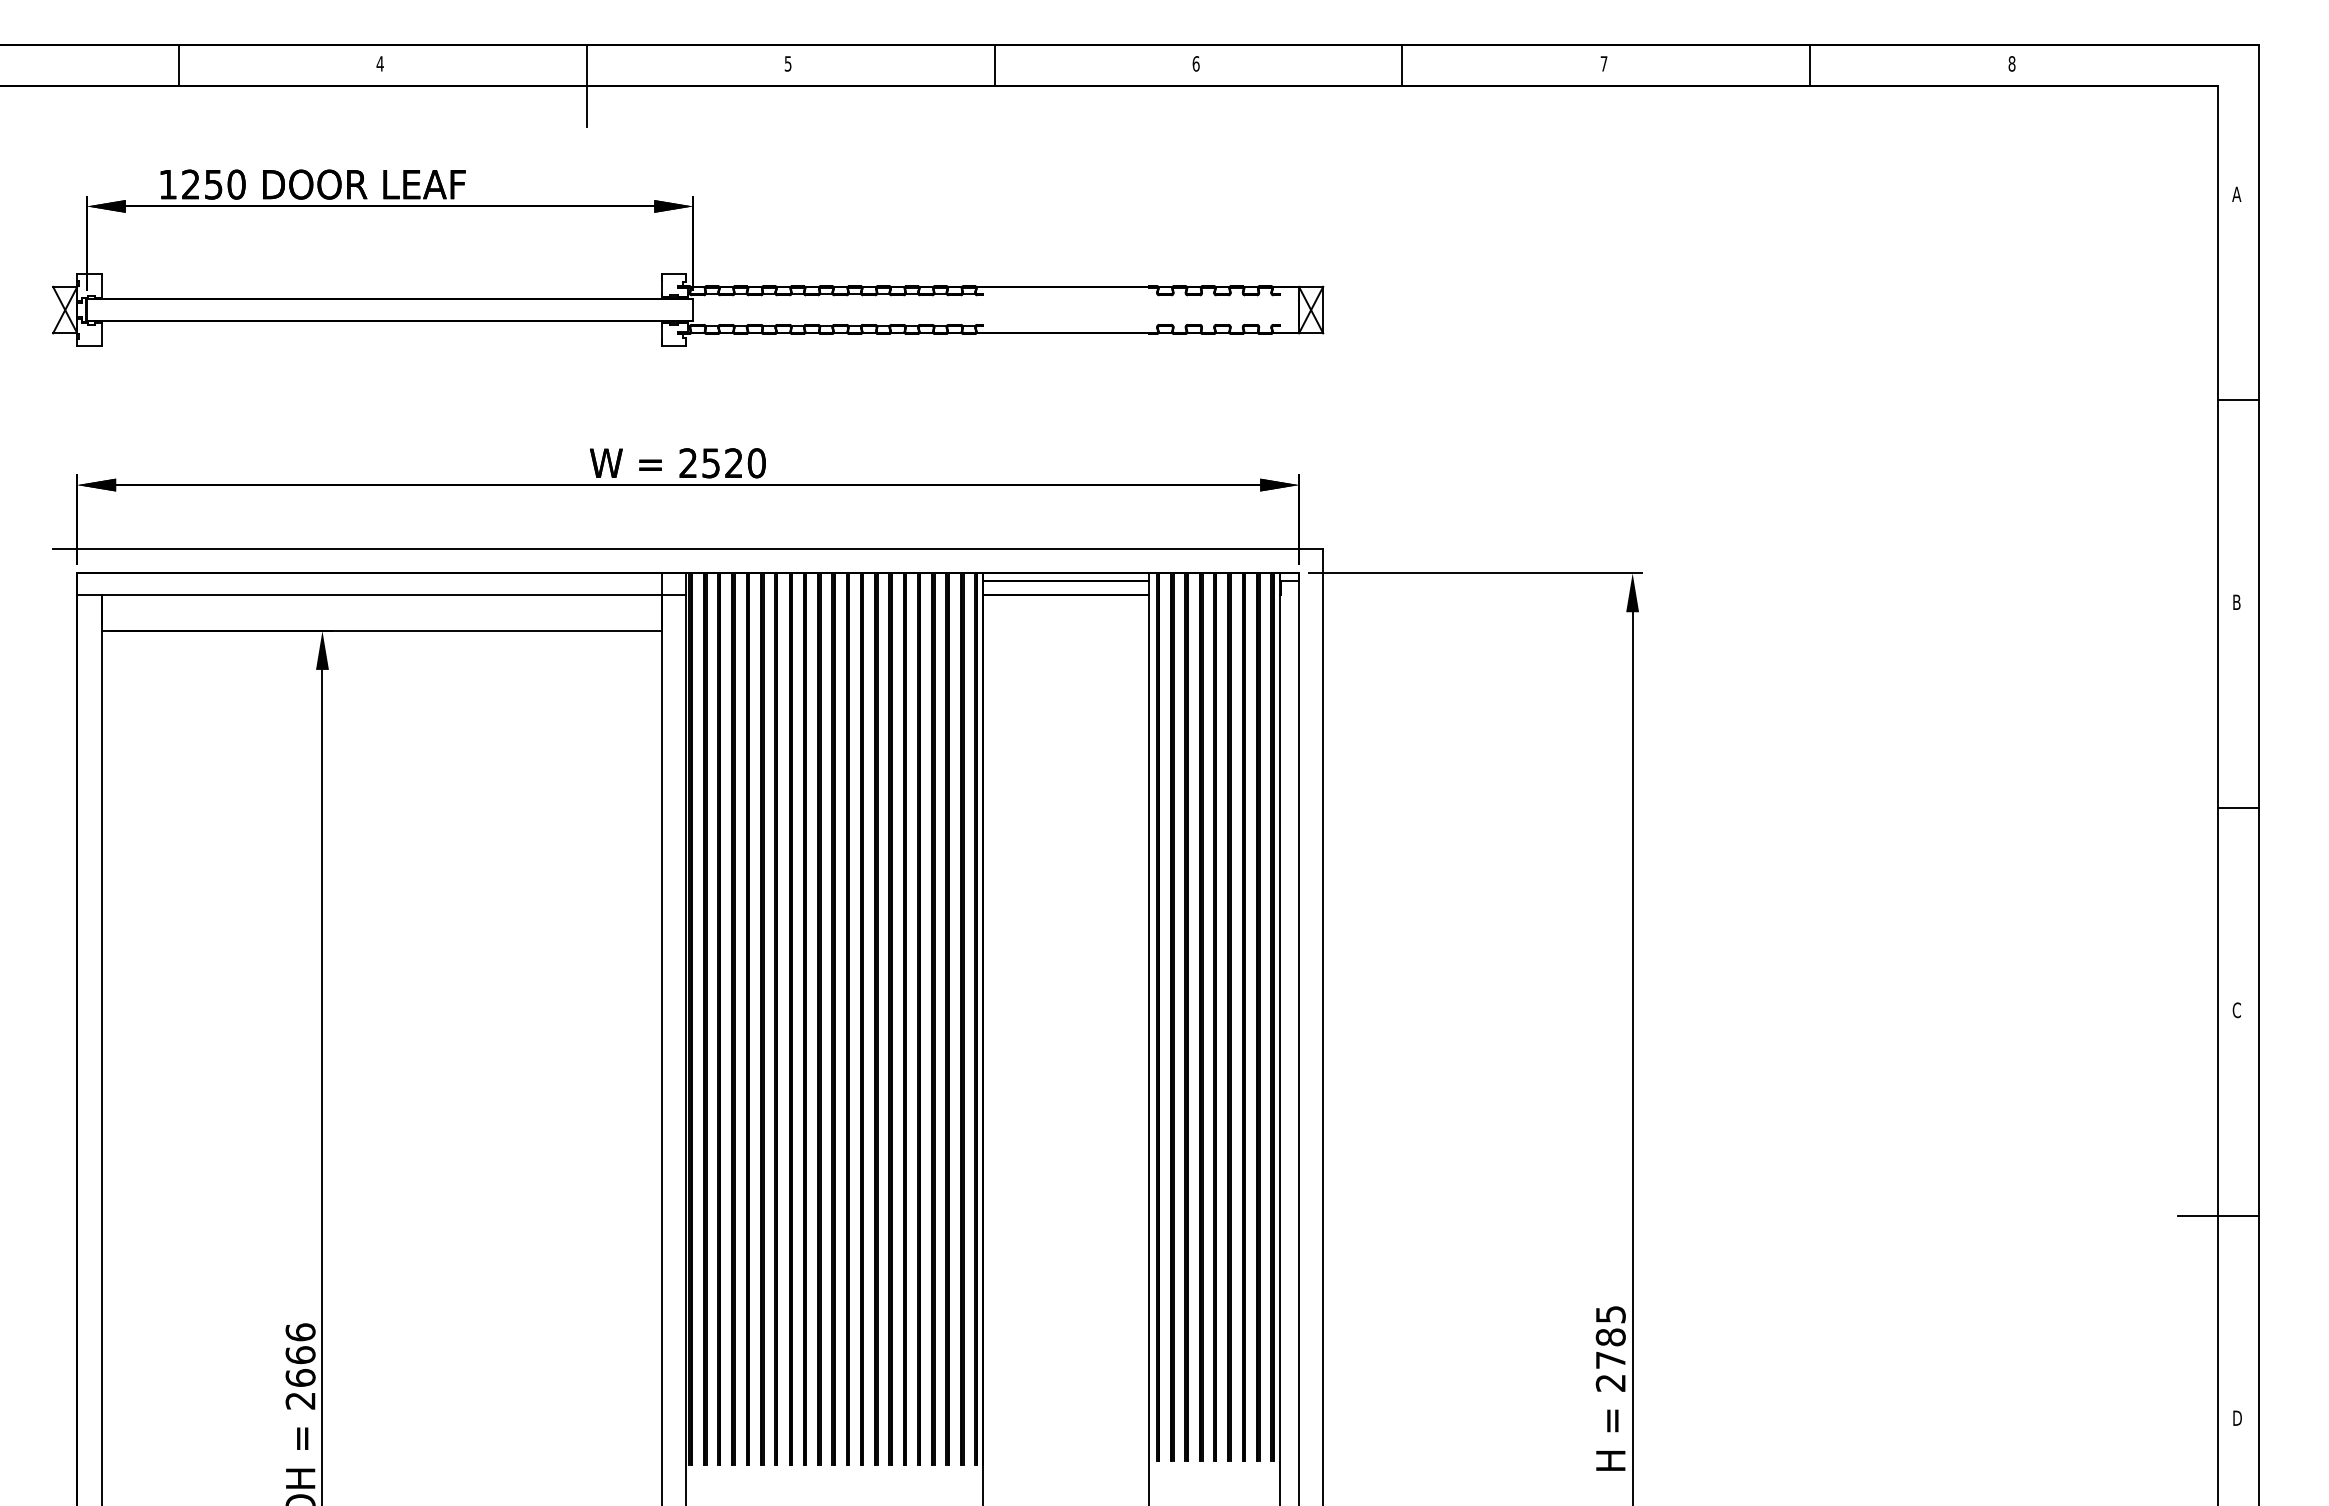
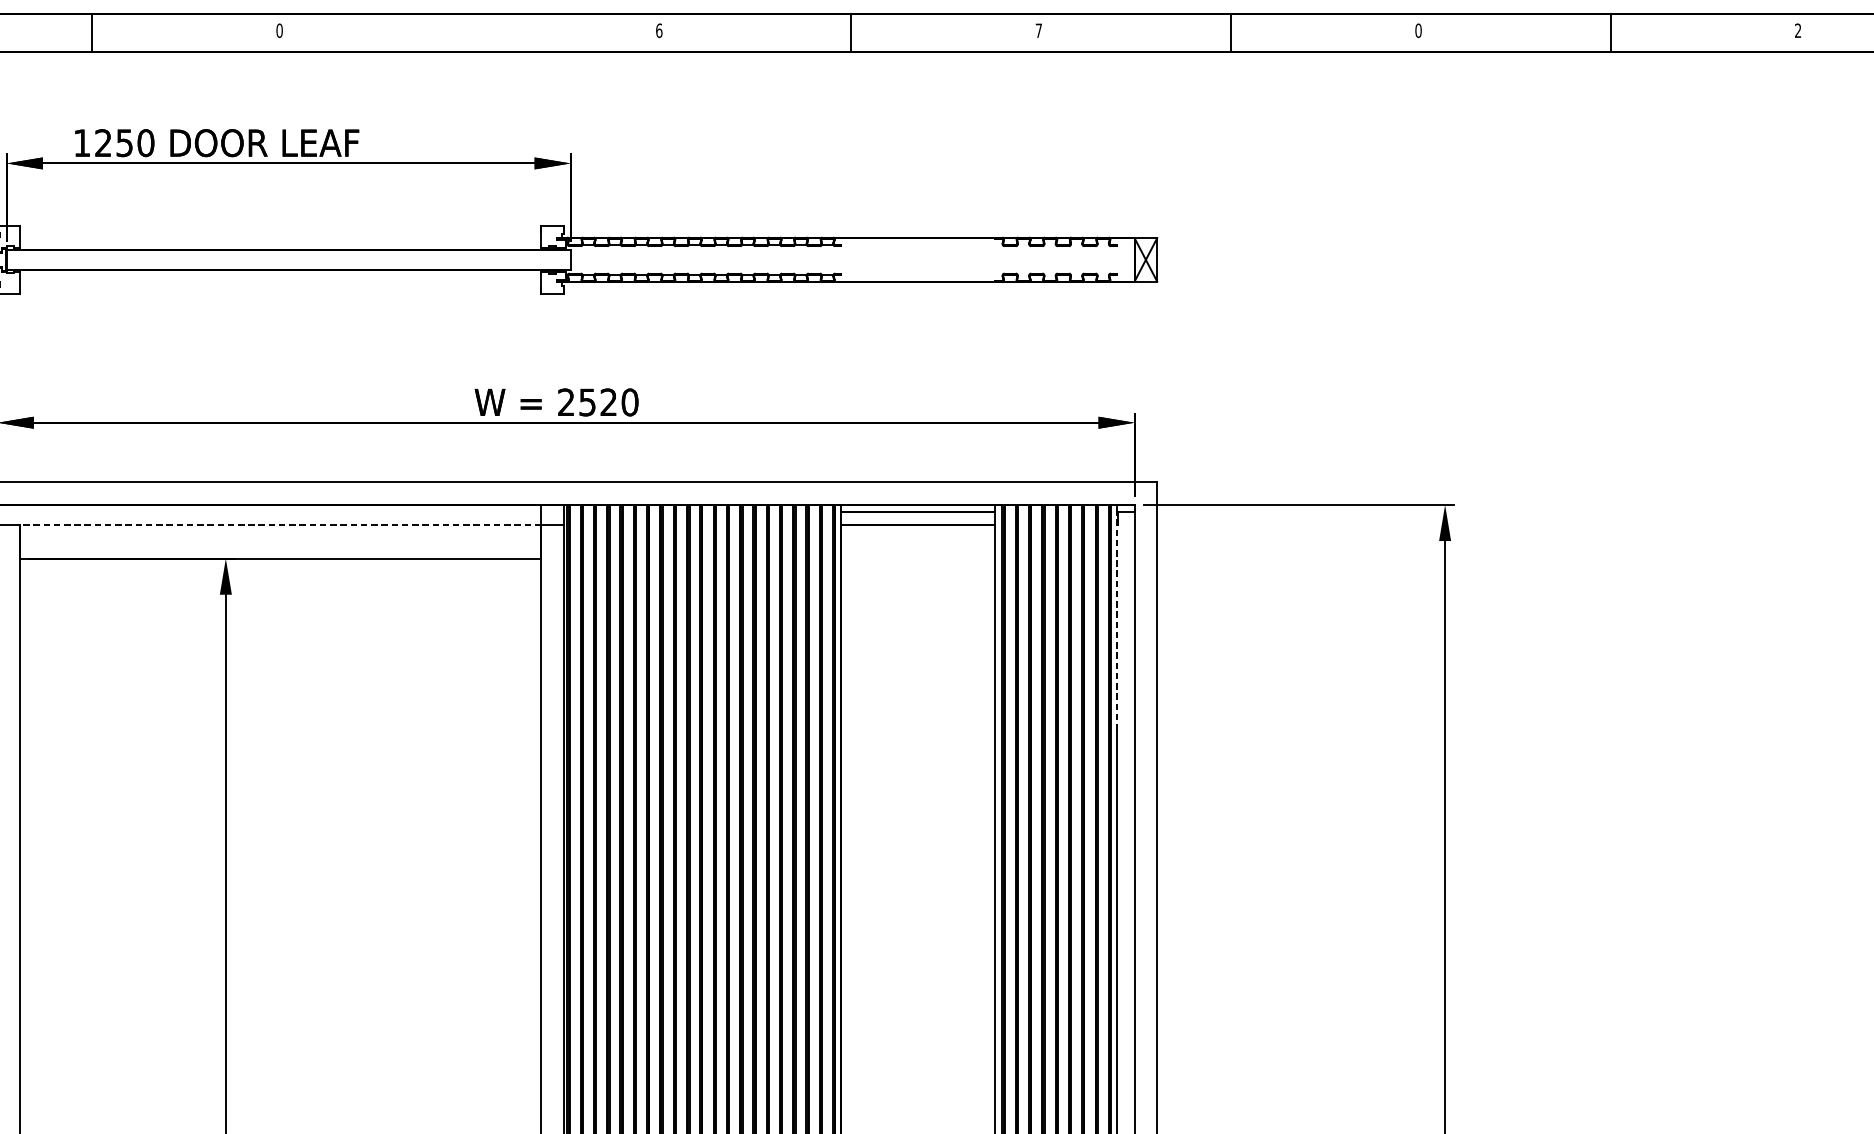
text: (379, 63) -> (278, 30), 4 -> 0
text: (787, 63) -> (658, 30), 5 -> 6
text: (1195, 63) -> (1038, 30), 6 -> 7
text: (1603, 63) -> (1417, 30), 7 -> 0
text: (2011, 63) -> (1797, 30), 8 -> 2
line: (586, 85) -> (471, 50), removed
line: (381, 594) -> (280, 524), solid -> dashed
line: (1279, 694) -> (1116, 617), solid -> dashed

